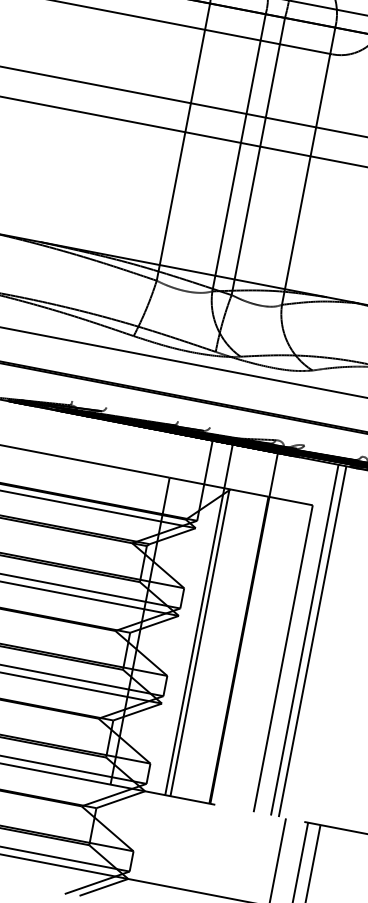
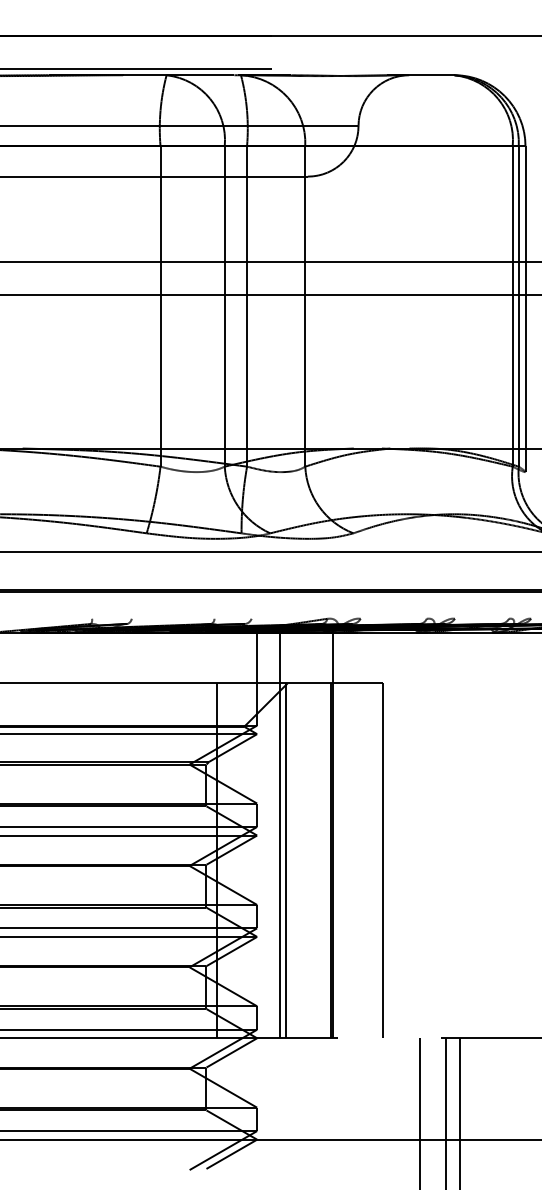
line: (304, 640) -> (402, 835), removed
line: (312, 641) -> (411, 835), removed

